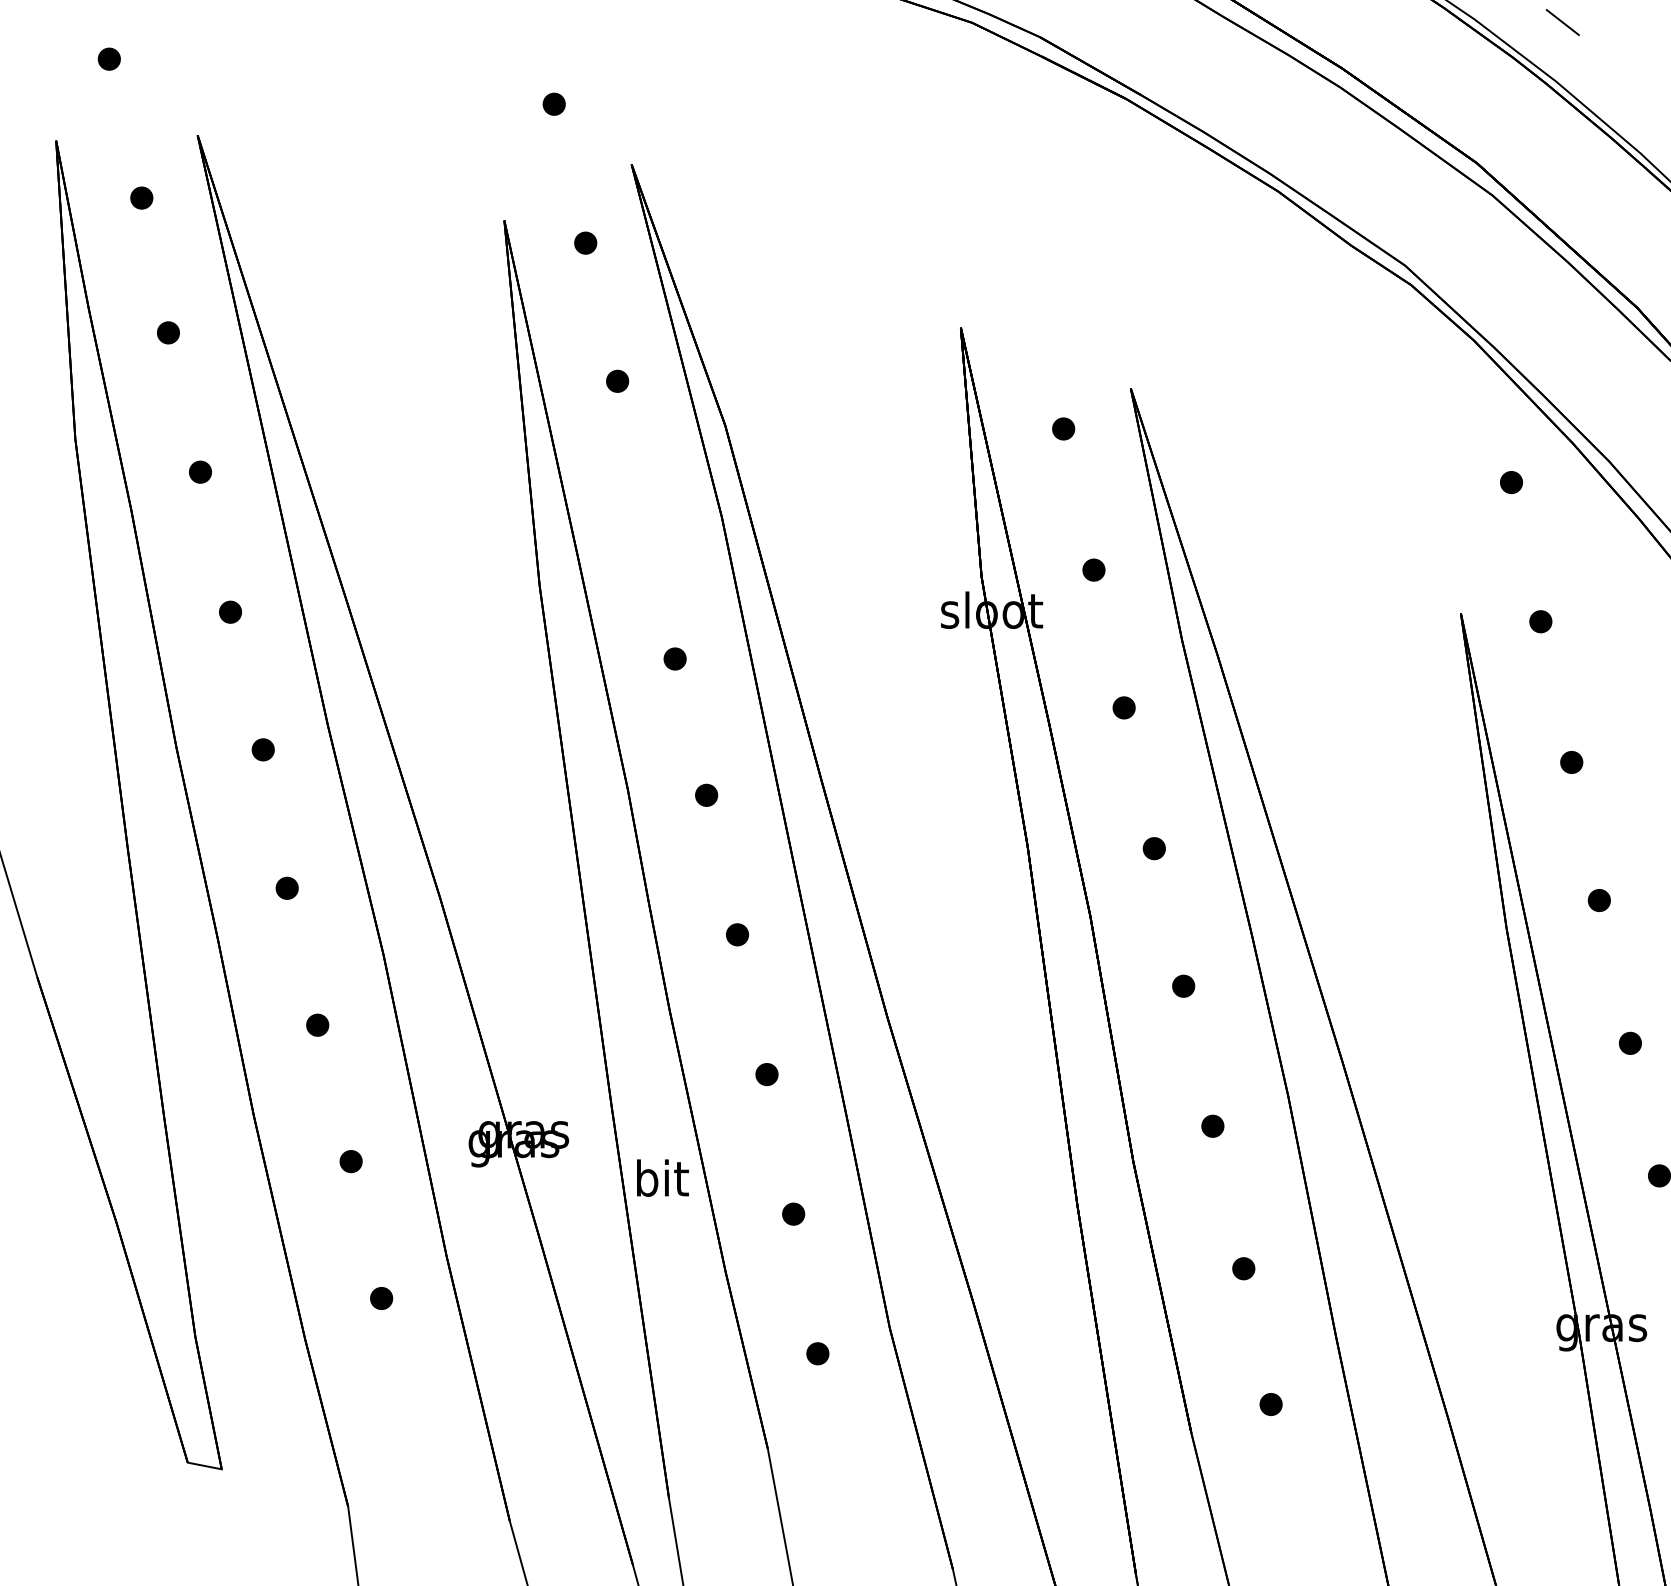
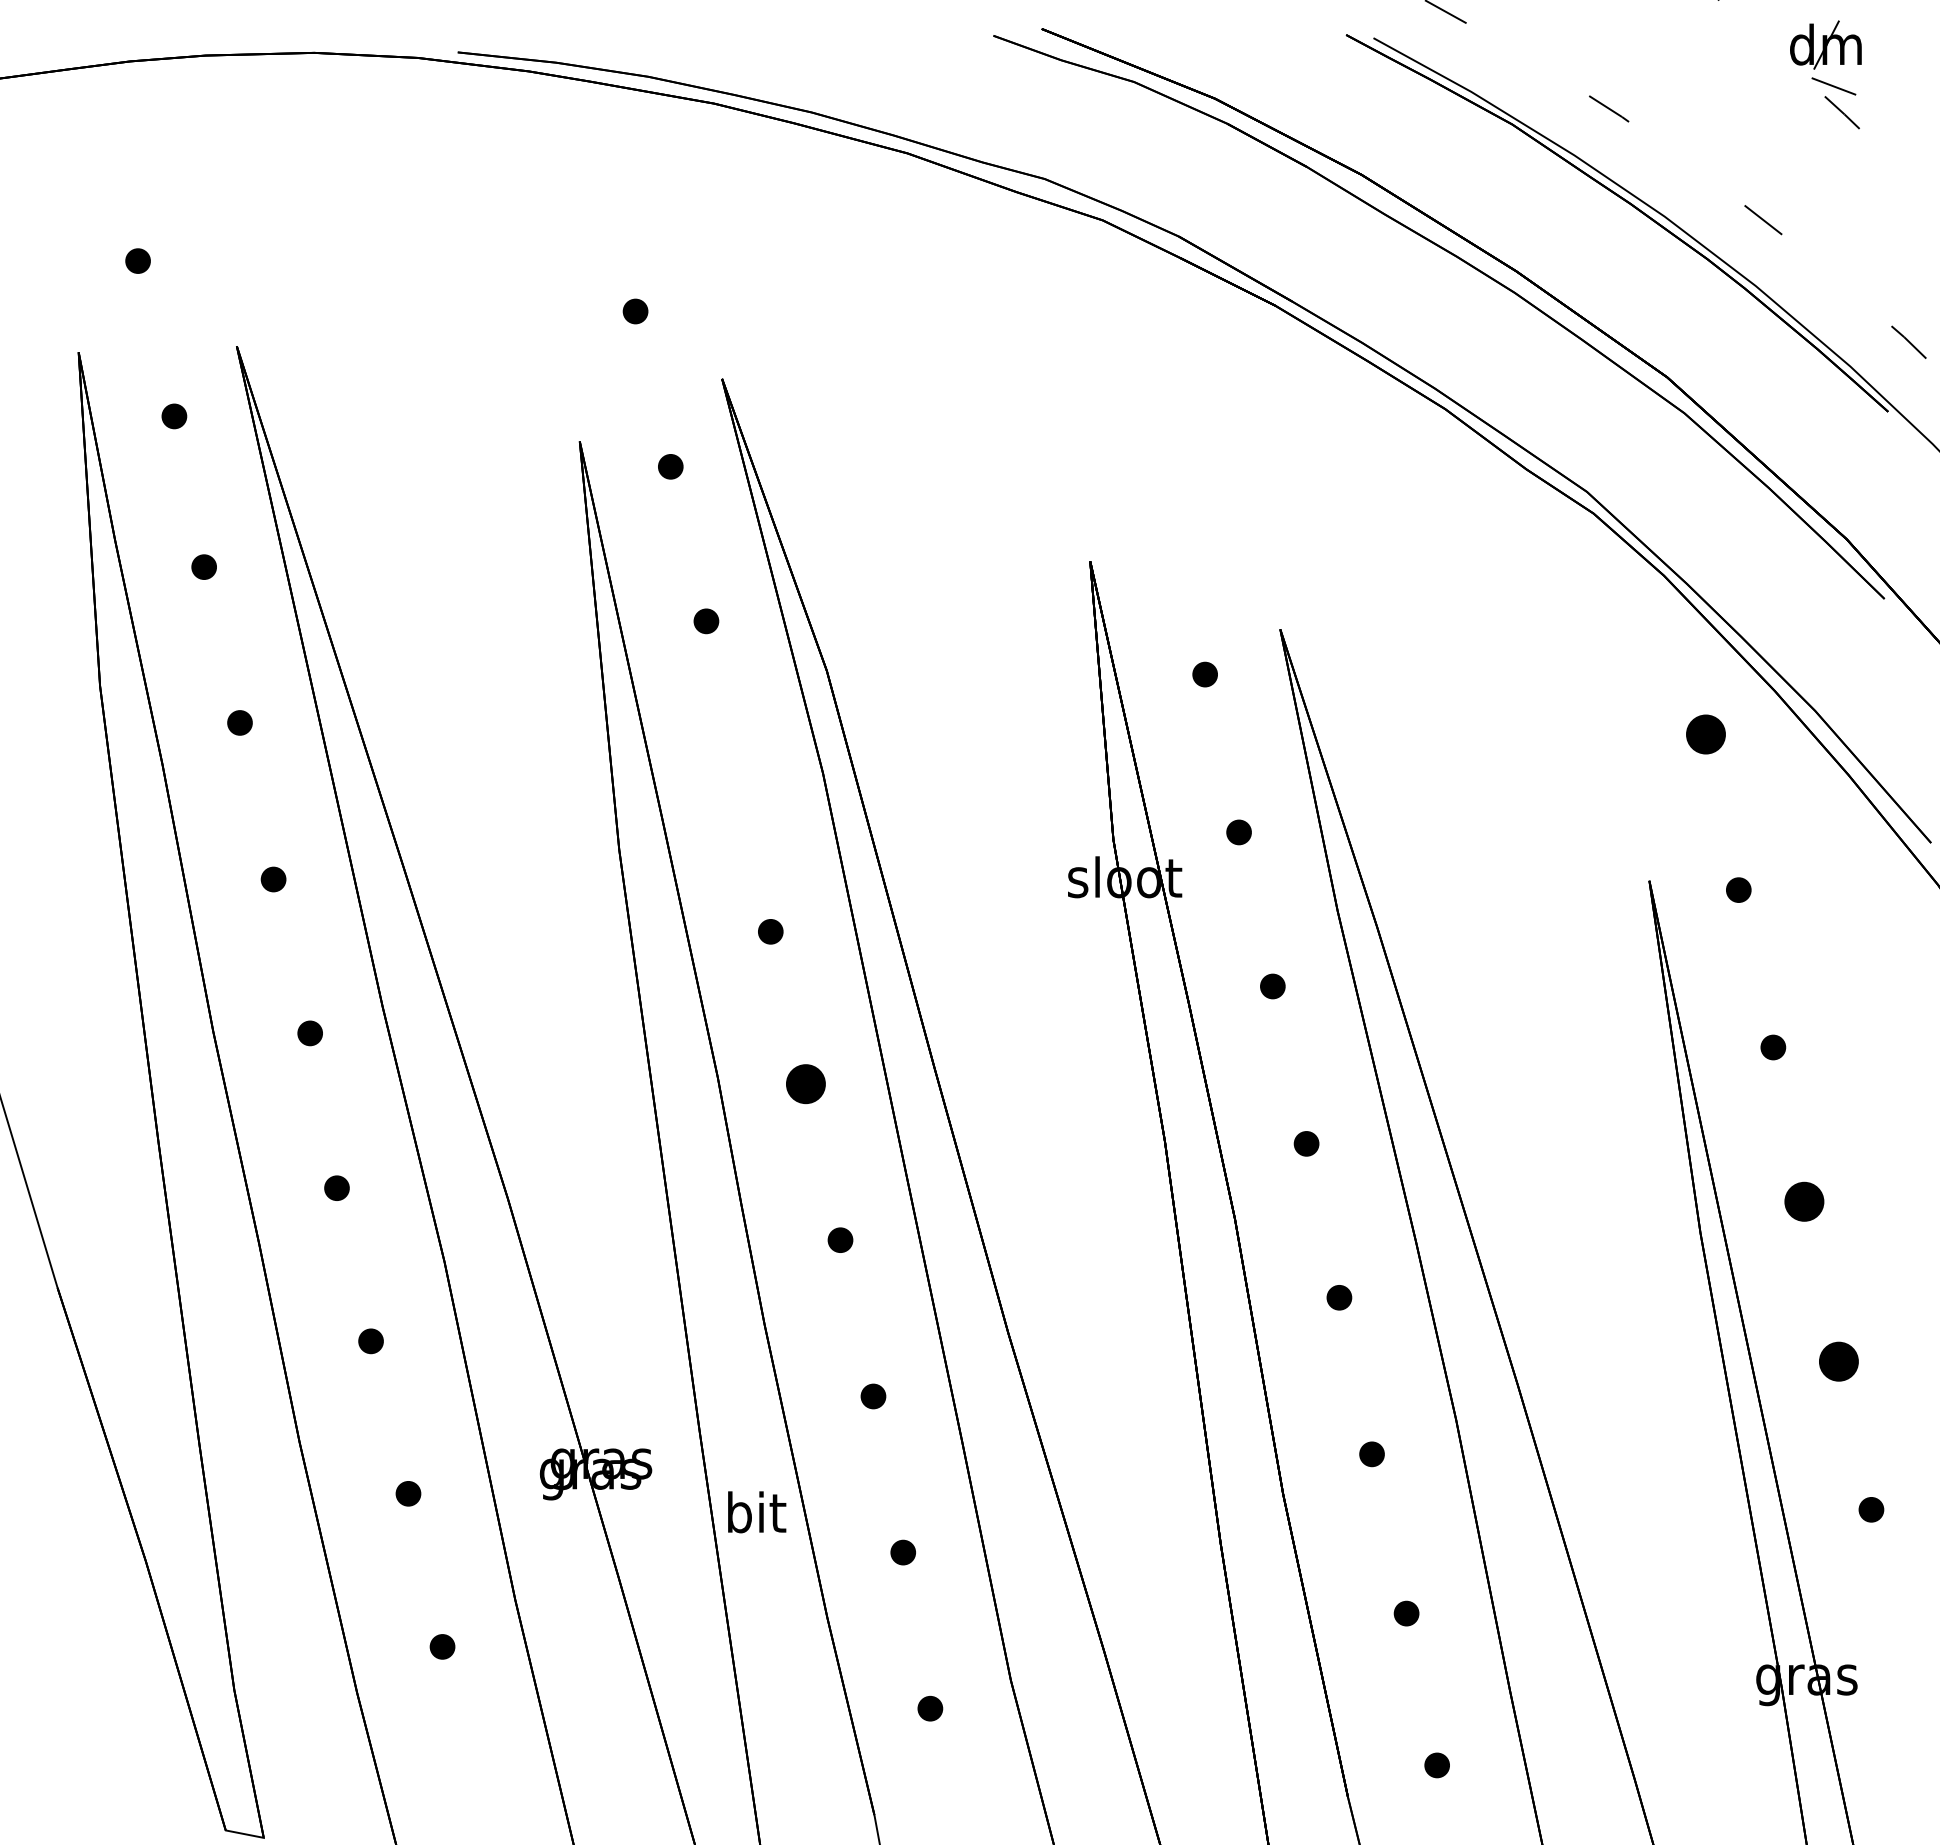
part: (1511, 482) -> (1705, 734), size x1.6
part: (706, 795) -> (805, 1084), size x1.6
part: (1598, 900) -> (1803, 1201), size x1.6
part: (1630, 1043) -> (1838, 1361), size x1.6

